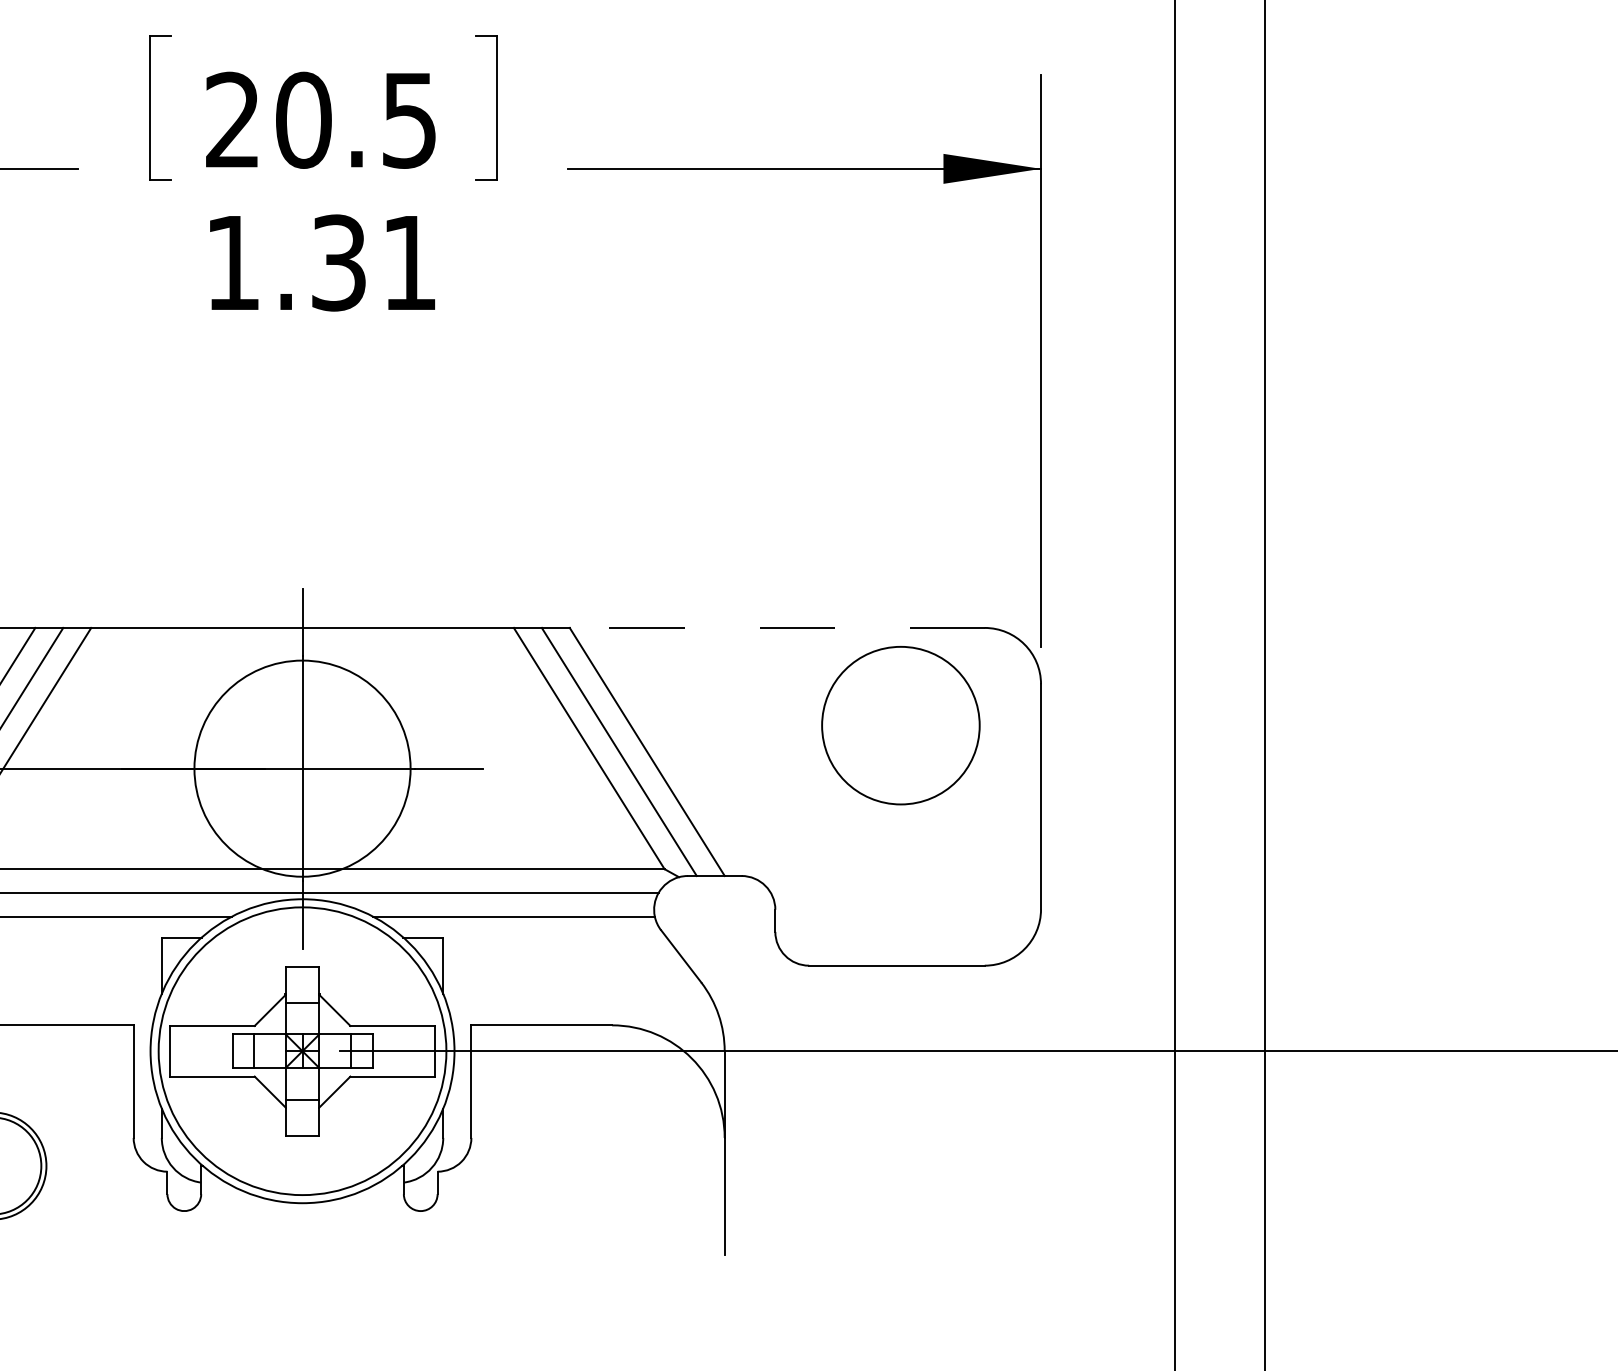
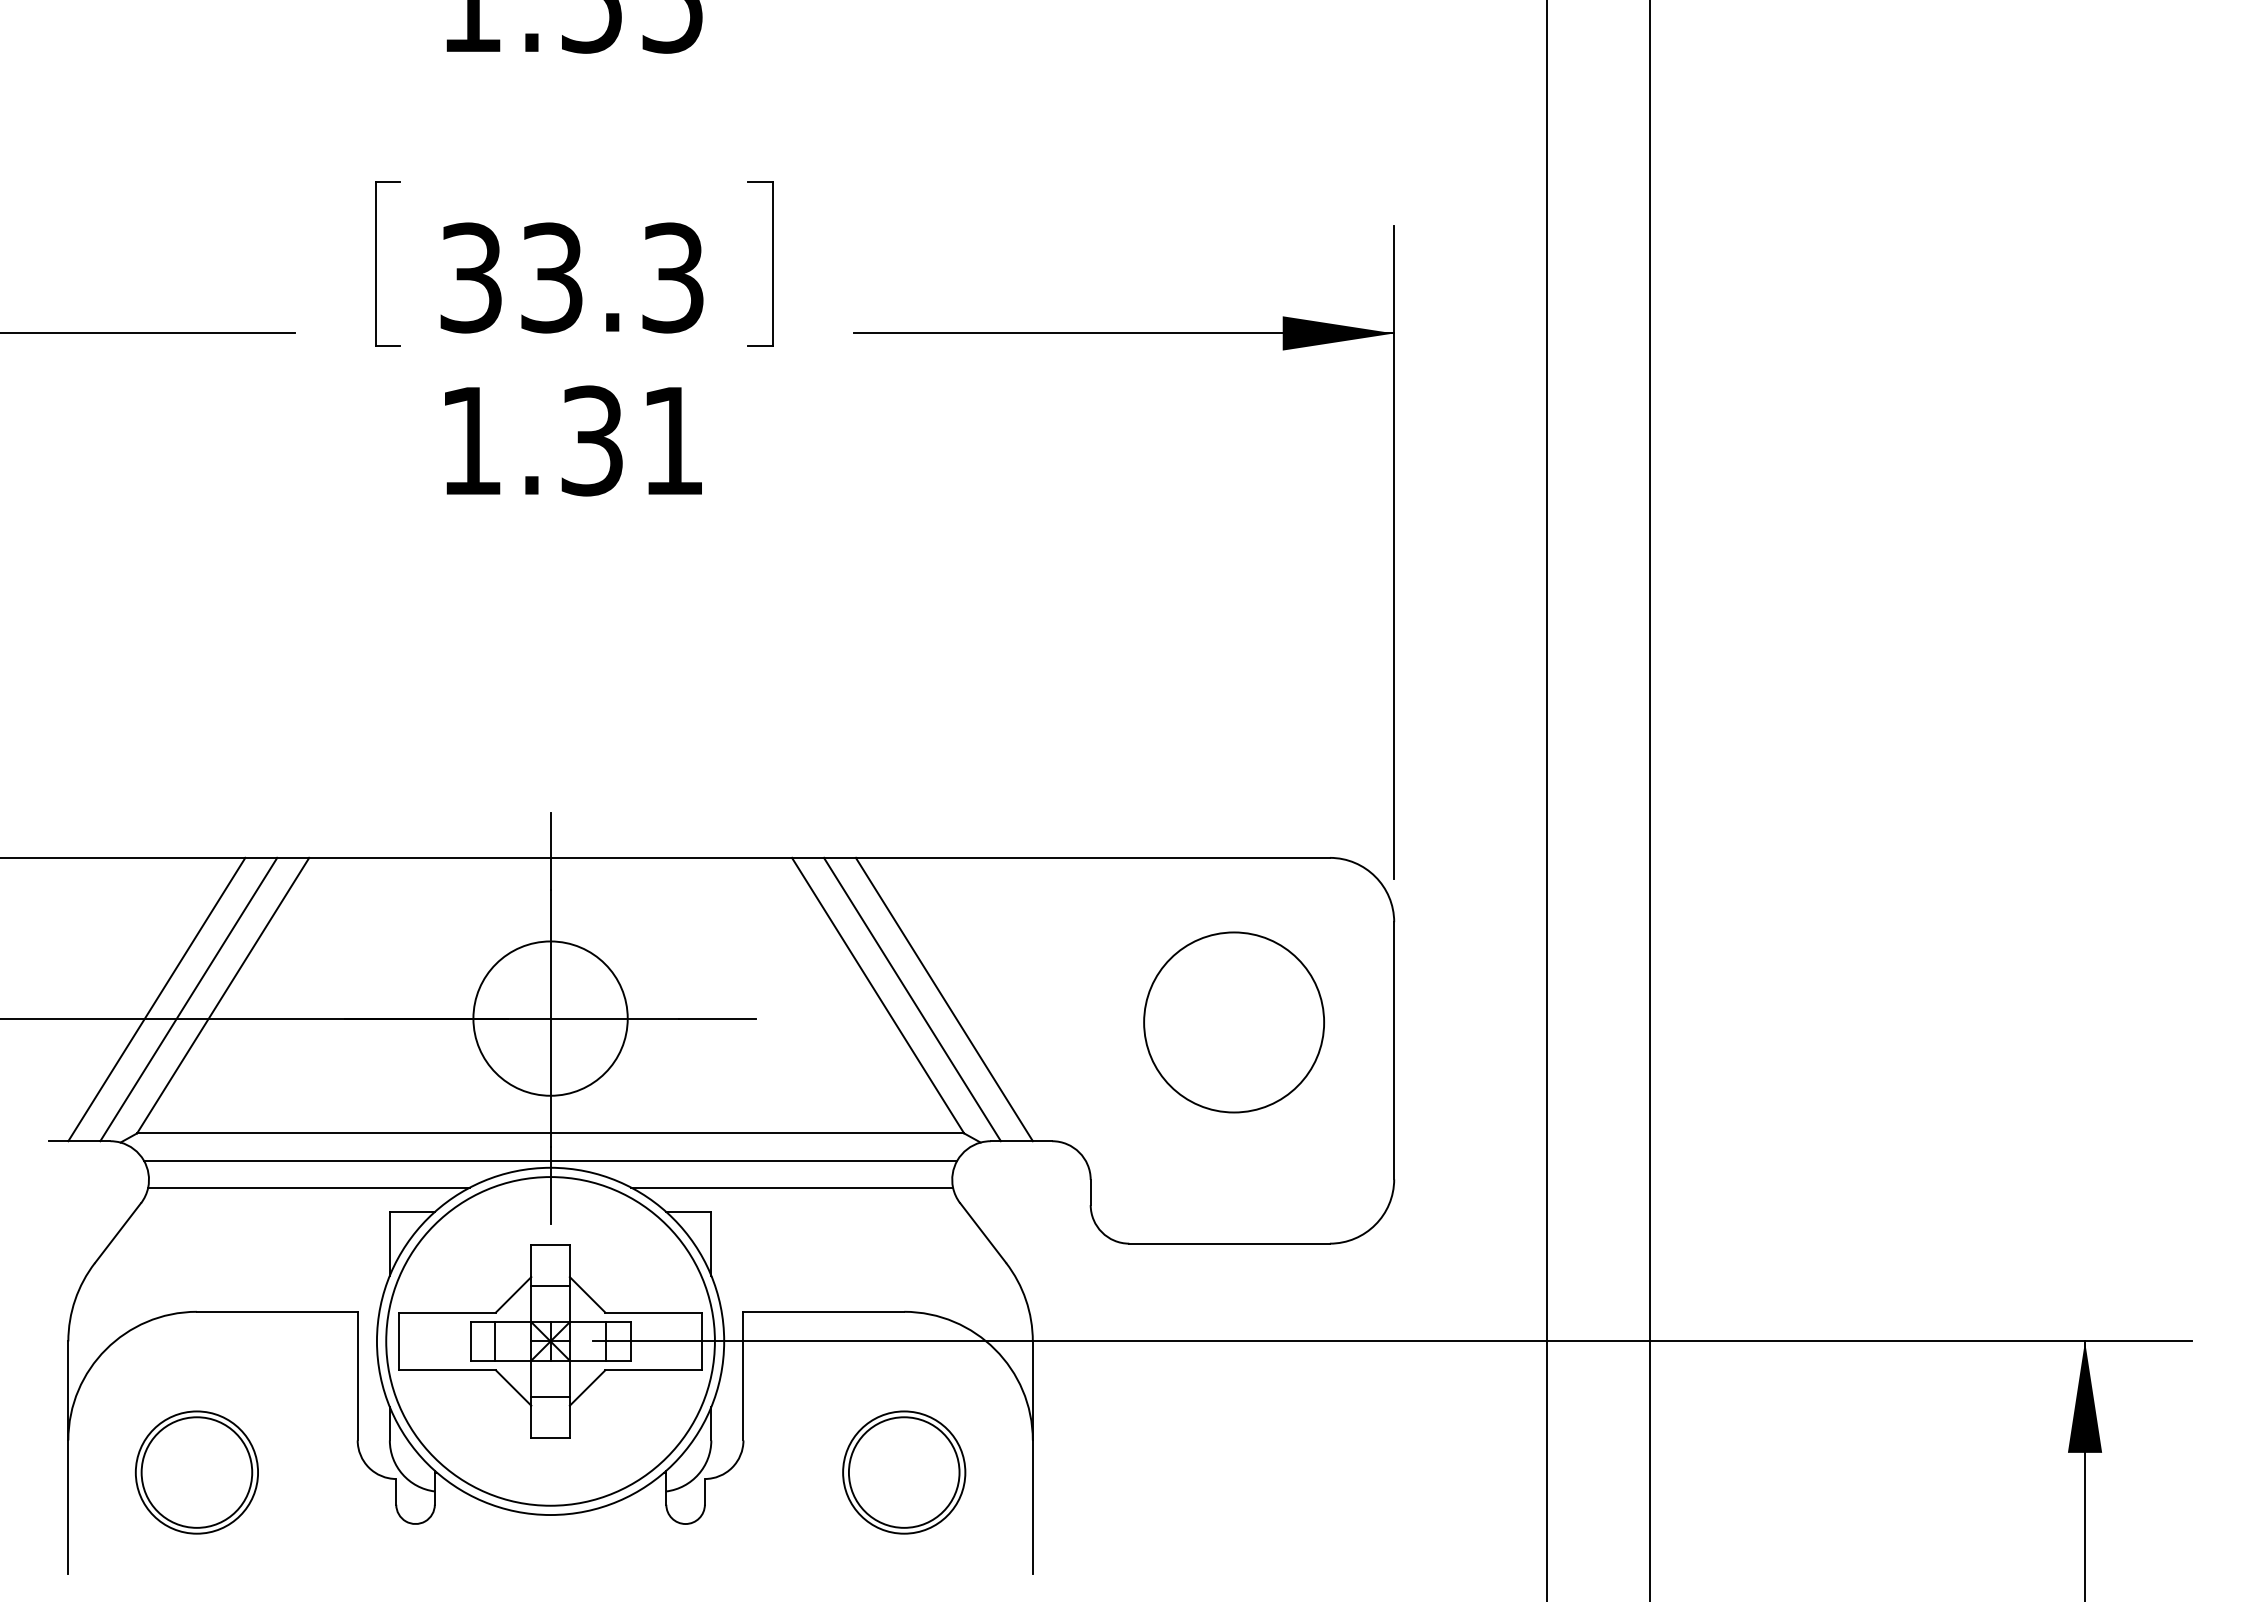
text: (320, 119) -> (571, 277), 20.5 -> 33.3
line: (776, 627) -> (1092, 857), dashed -> solid
circle: (900, 725) -> (1233, 1022), moved
circle: (302, 768) -> (550, 1018), size x0.62
part: (612, 1165) -> (904, 1472), added

